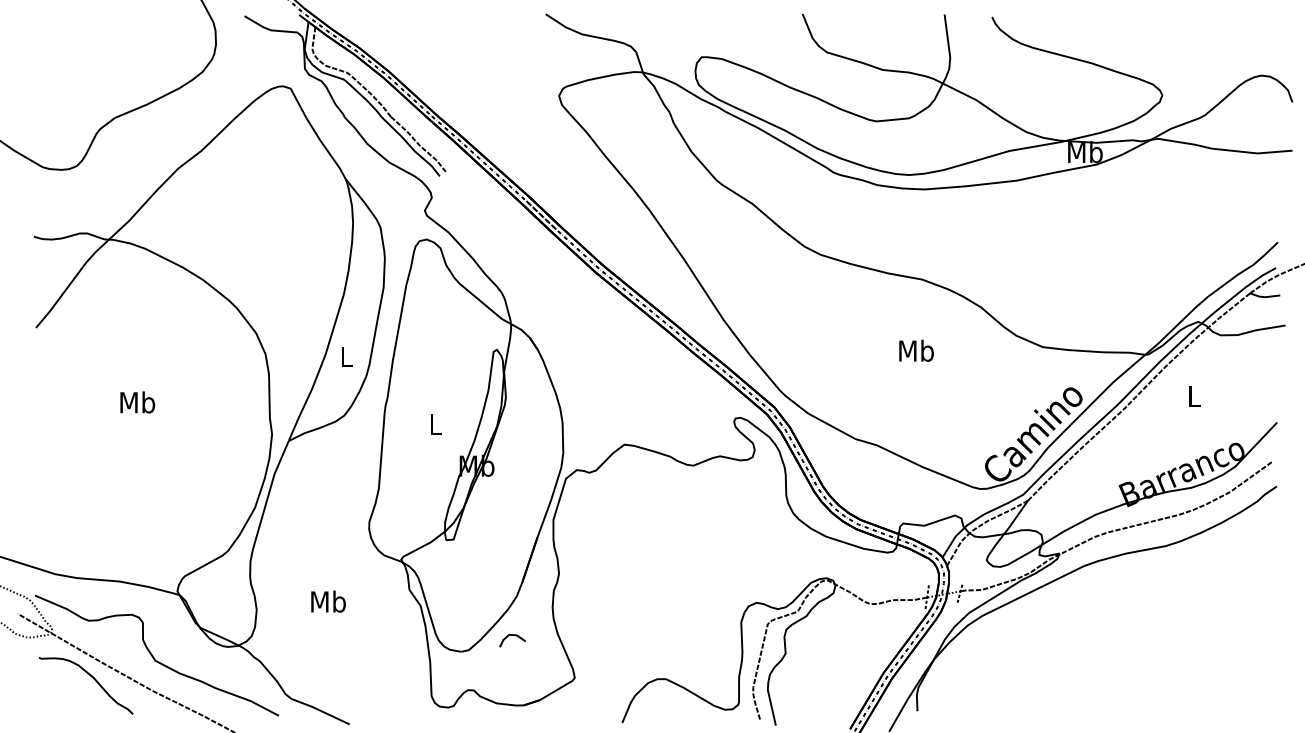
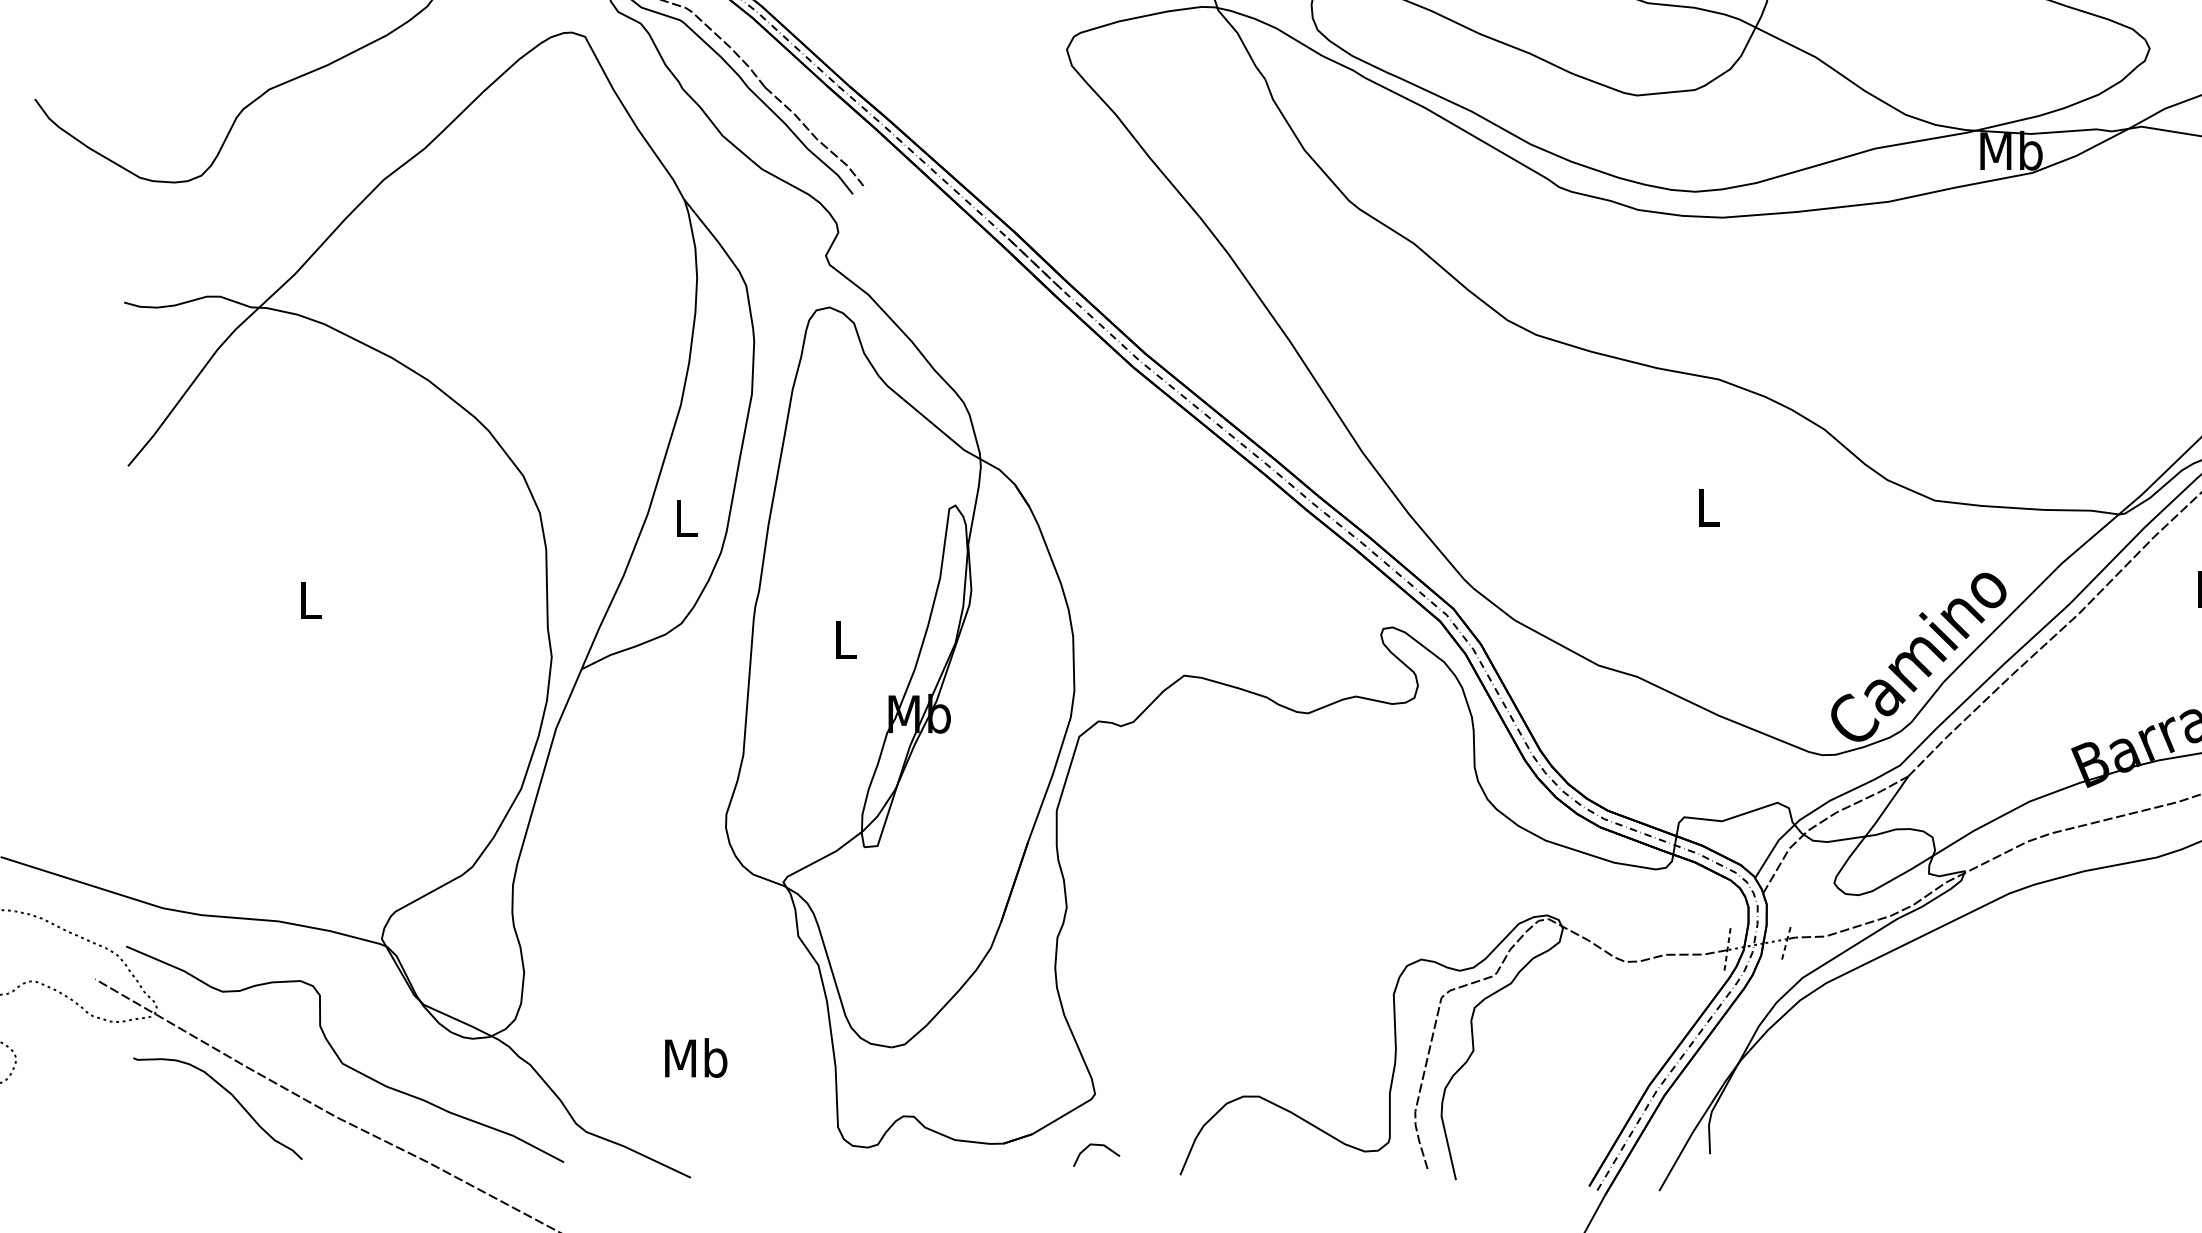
text: (916, 350) -> (1708, 506), Mb -> L
text: (137, 402) -> (310, 600), Mb -> L
text: (328, 601) -> (696, 1057), moved
line: (514, 636) -> (1099, 1147), moved

